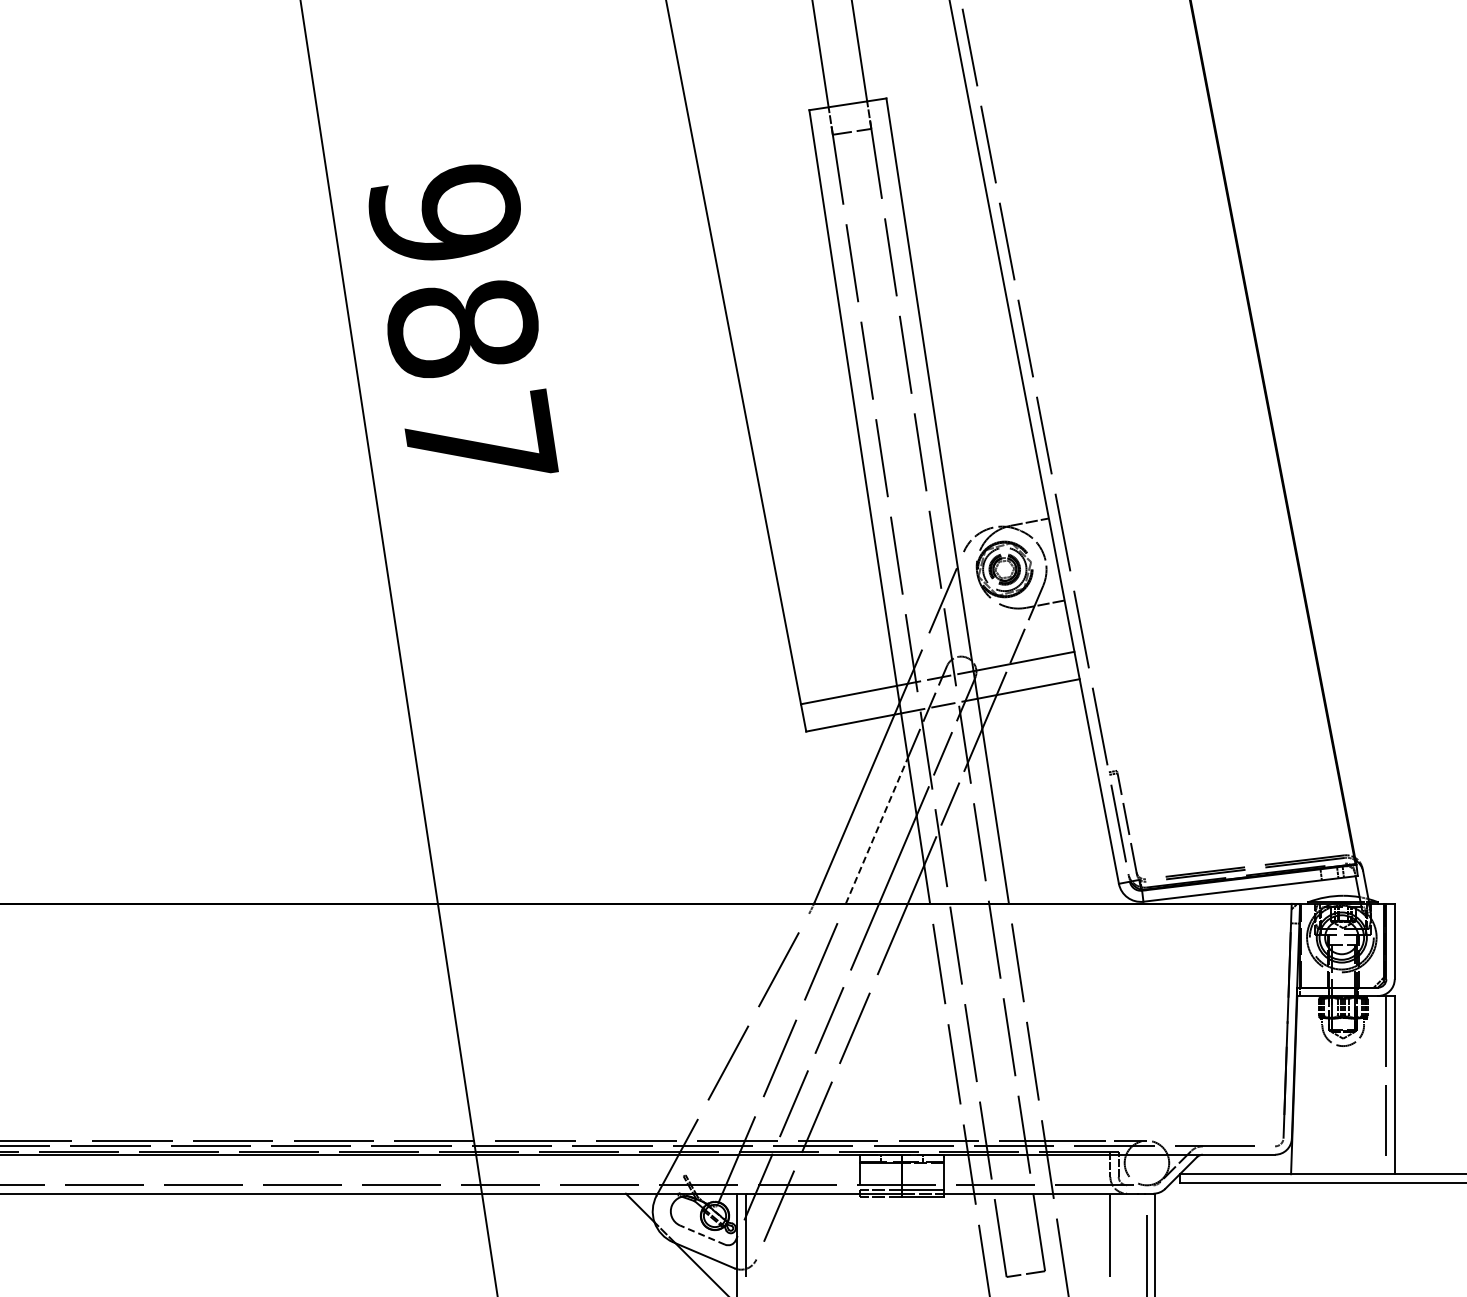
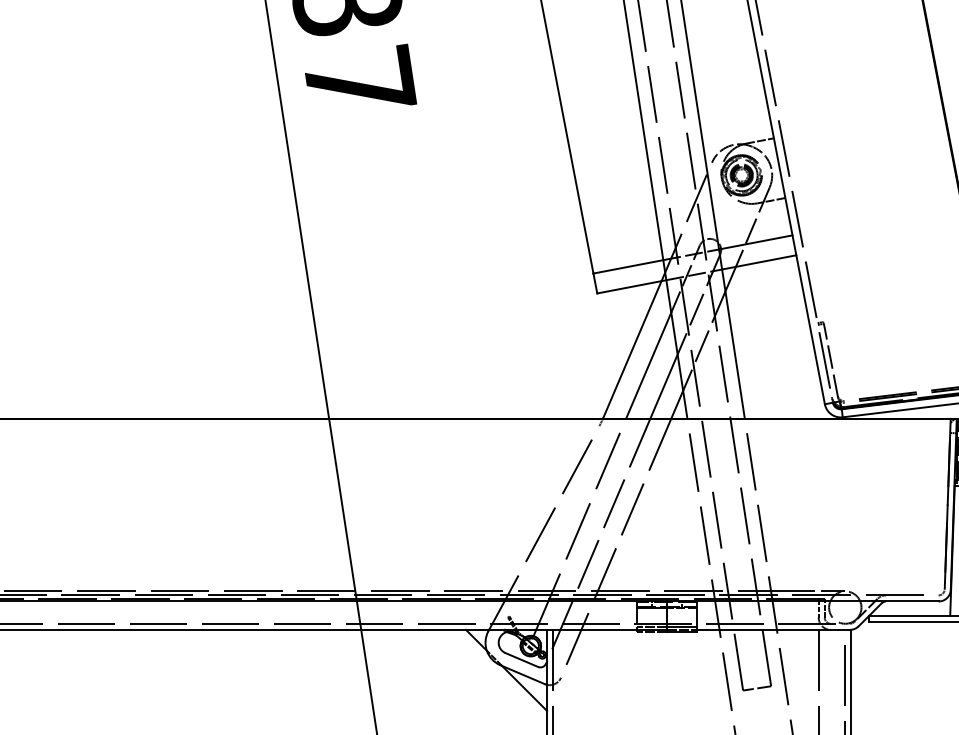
line: (877, 830) -> (649, 365), dashed -> solid
line: (702, 1234) -> (521, 659), dashed -> solid

